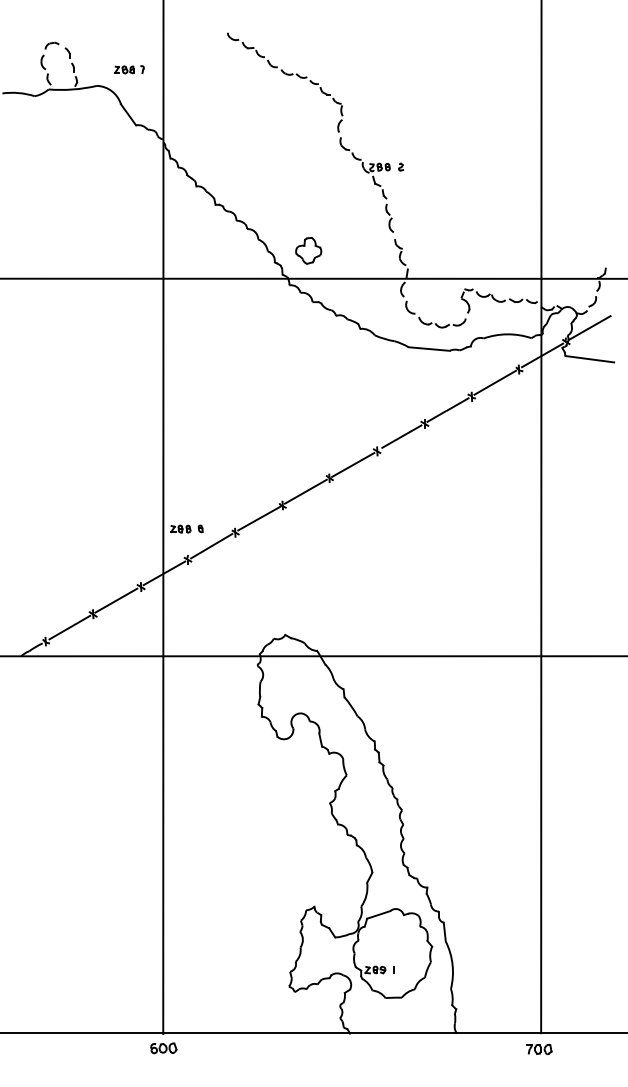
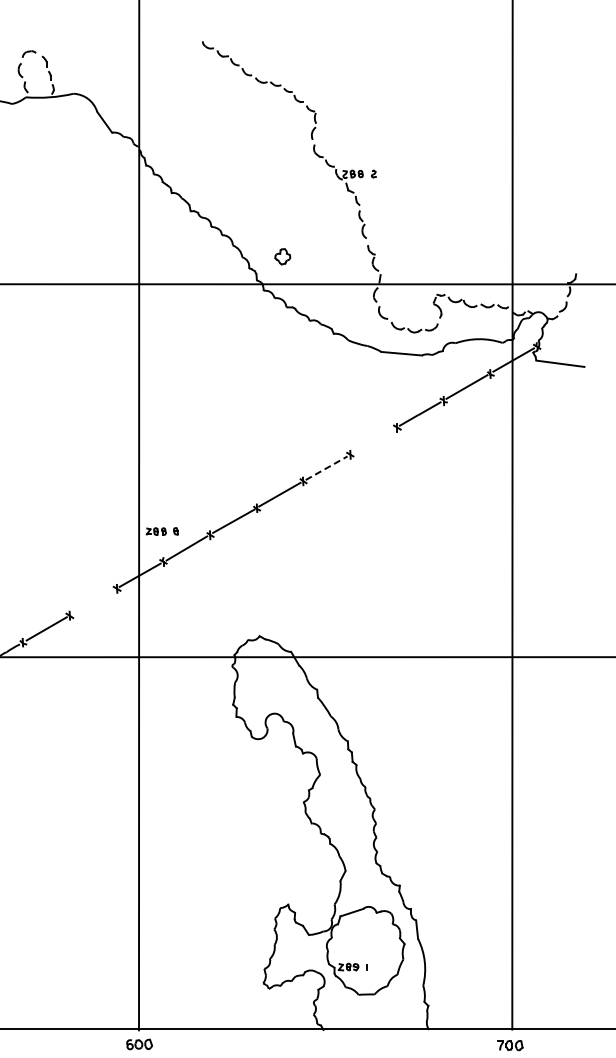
part: (129, 69) -> (105, 77), removed
part: (308, 250) -> (282, 256), size x0.6
line: (589, 328) -> (560, 333), removed
line: (401, 436) -> (374, 440), removed
line: (353, 464) -> (326, 467), solid -> dashed
line: (116, 600) -> (92, 602), removed

